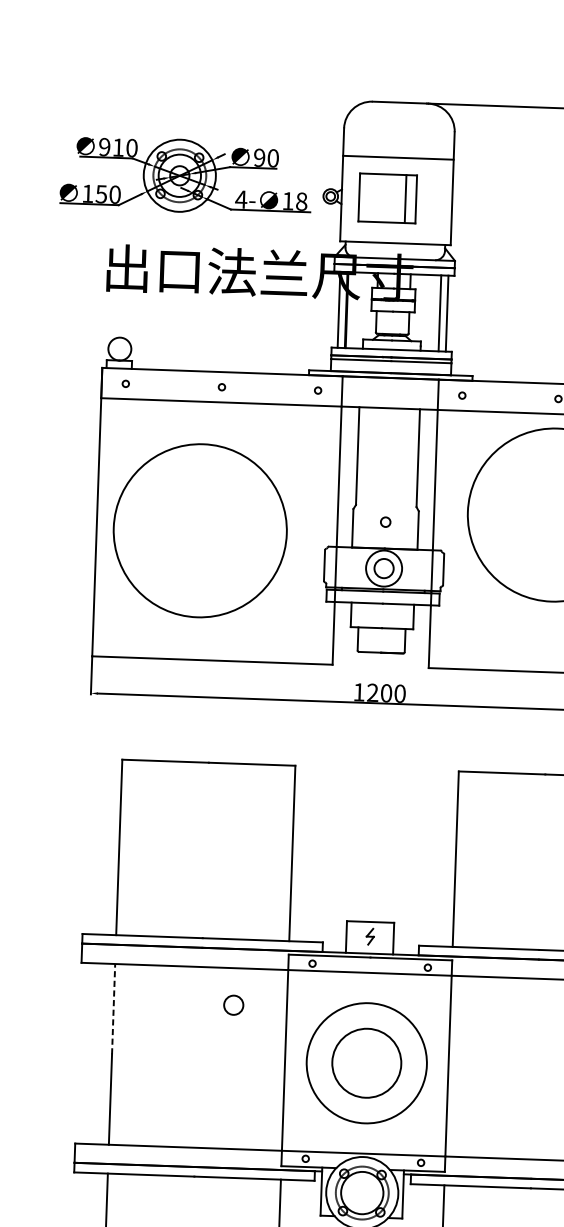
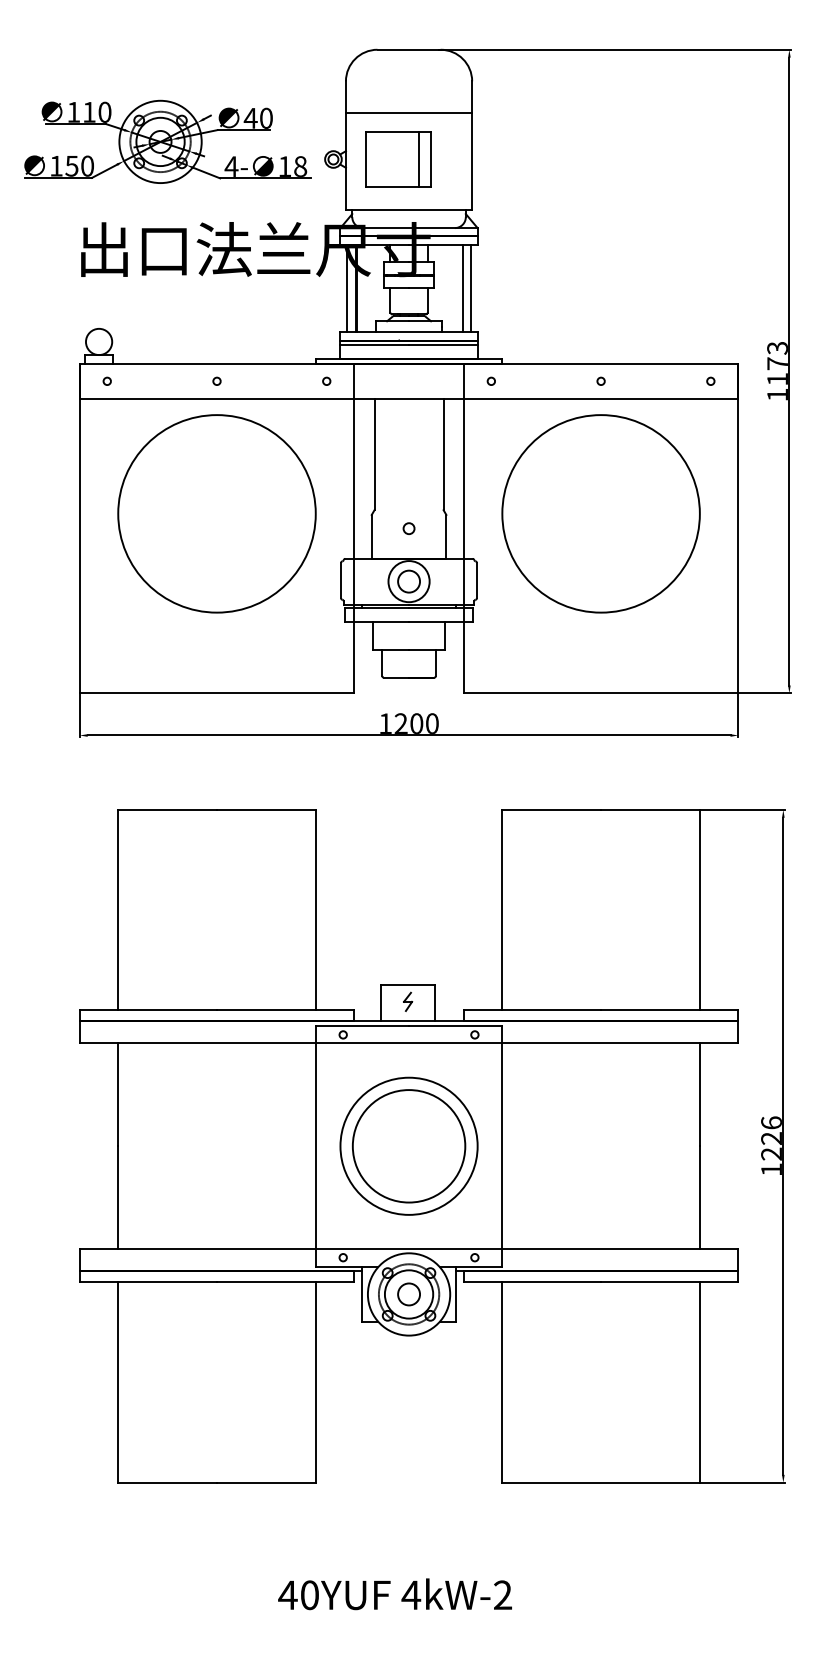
text: (104, 146) -> (73, 111), 910 -> 110
text: (259, 157) -> (250, 117), 90 -> 40
circle: (199, 530) -> (216, 513), moved
circle: (233, 1005) -> (408, 1294), moved
line: (113, 1009) -> (118, 1094), dashed -> solid
circle: (366, 1063) -> (408, 1146), size x1.43

